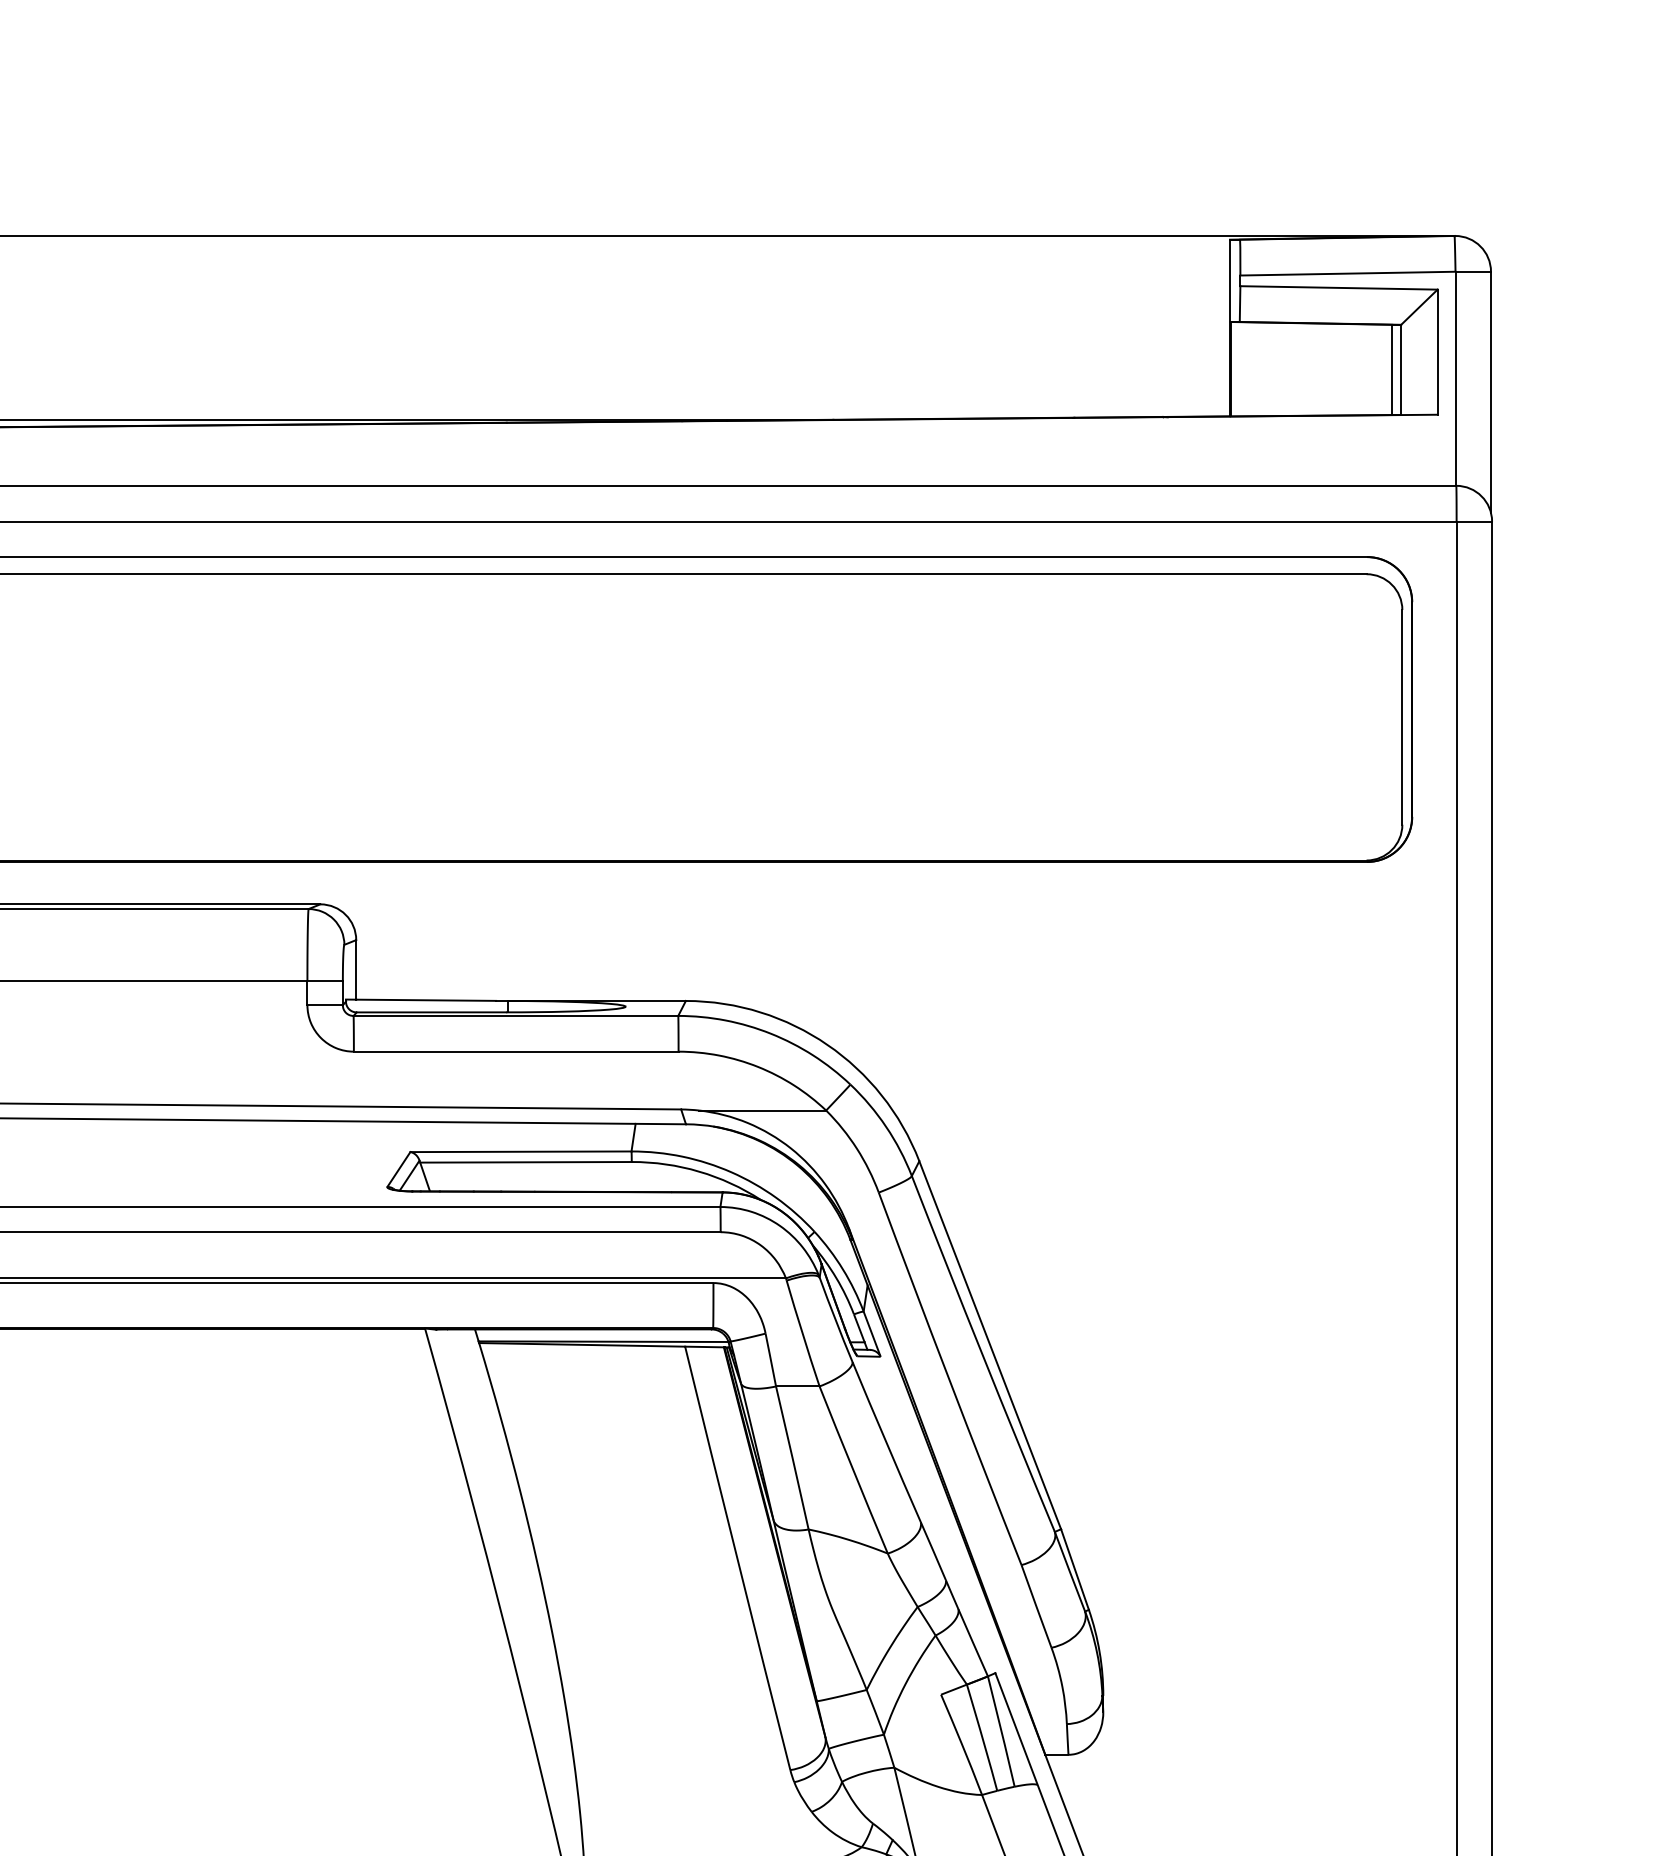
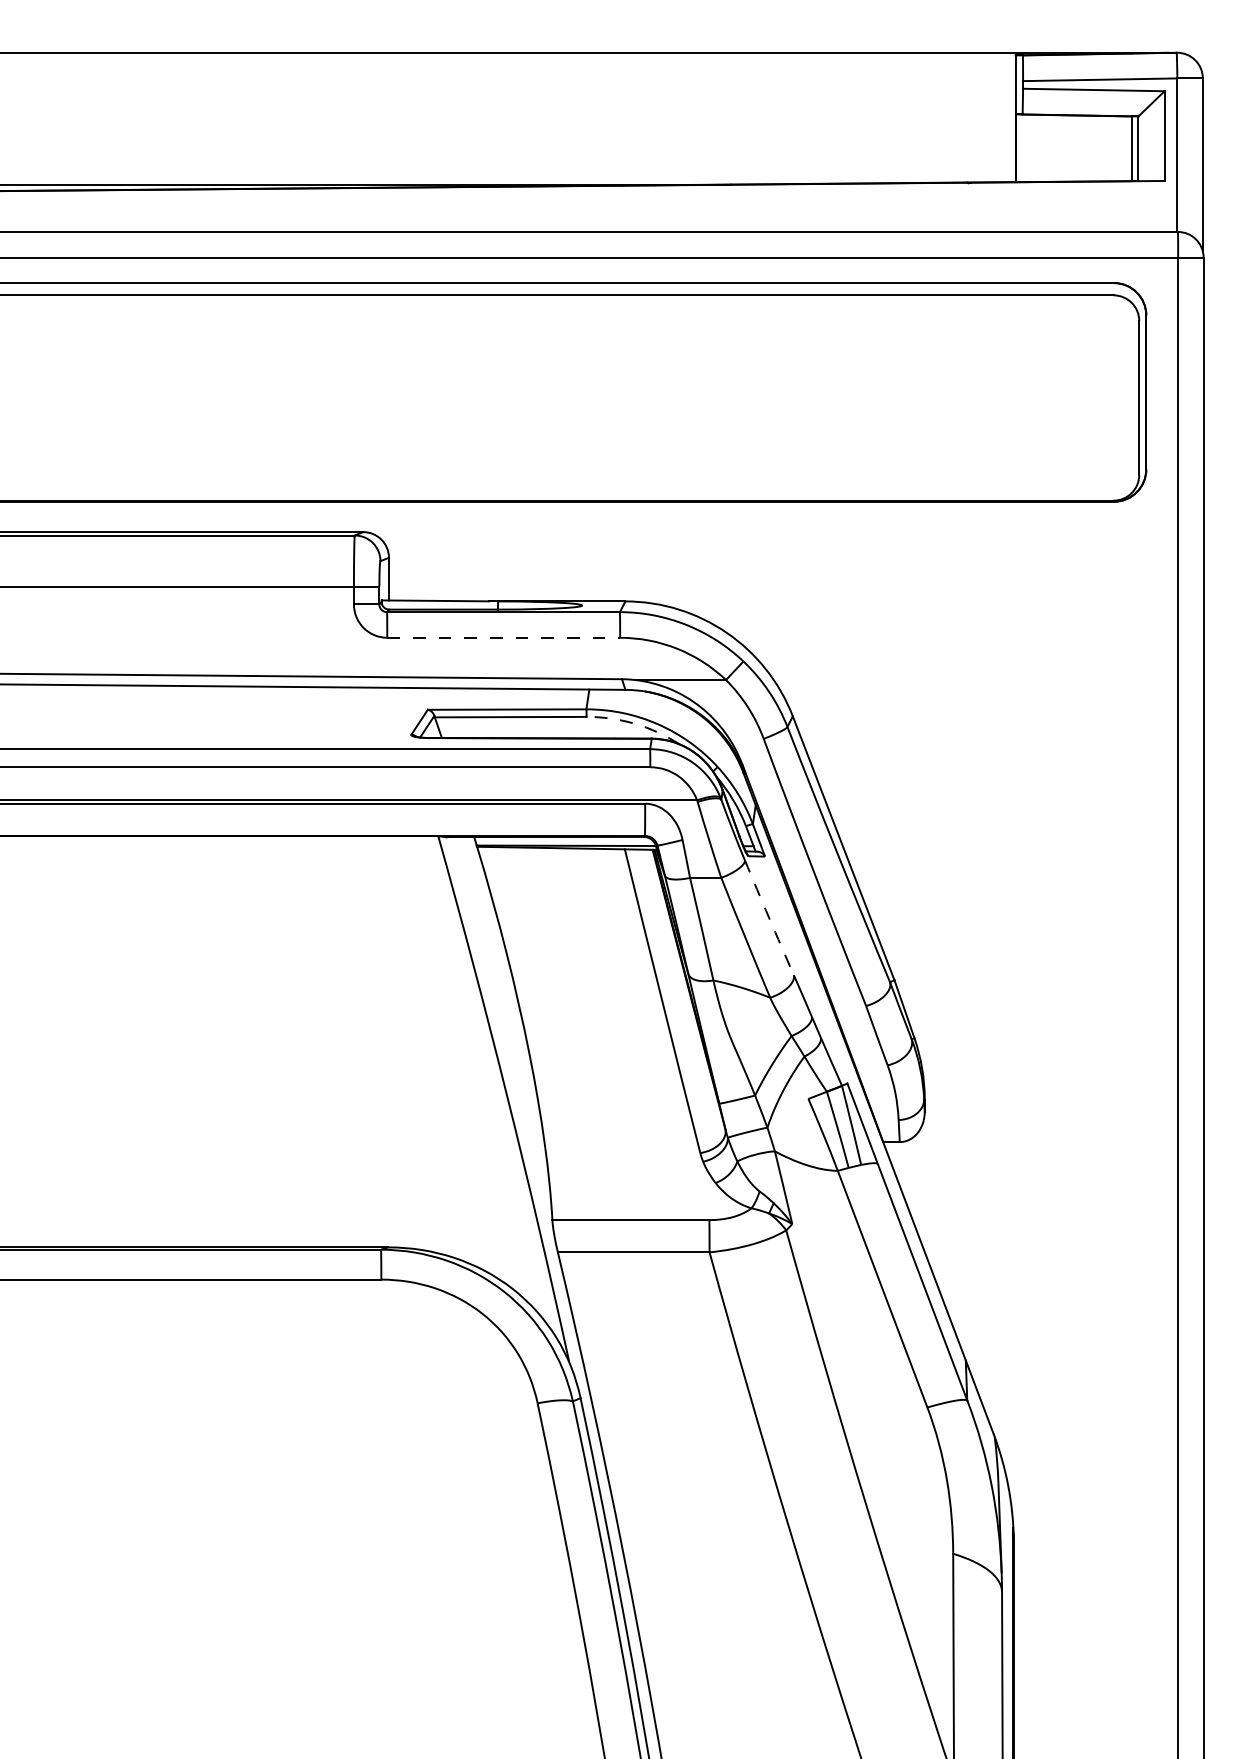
line: (517, 1051) -> (504, 637), solid -> dashed
arc: (698, 1171) -> (634, 723), solid -> dashed
arc: (886, 1441) -> (769, 917), solid -> dashed

